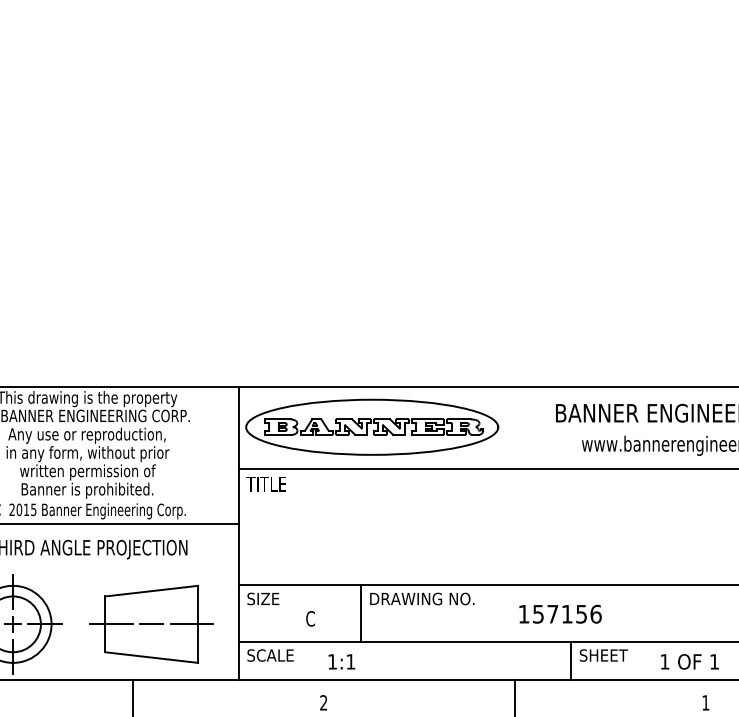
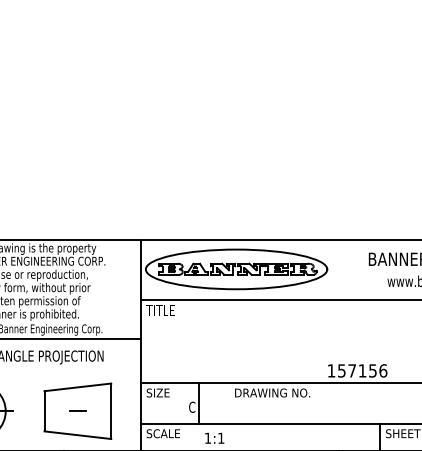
line: (361, 613) -> (199, 403), moved
text: (560, 613) -> (357, 370), moved
line: (111, 624) -> (48, 411), removed
line: (191, 624) -> (106, 411), removed

